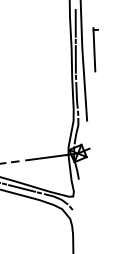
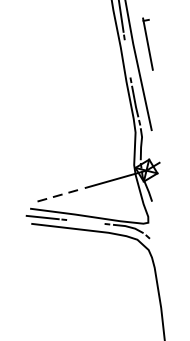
line: (75, 59) -> (127, 58), removed
line: (21, 187) -> (85, 221), removed

